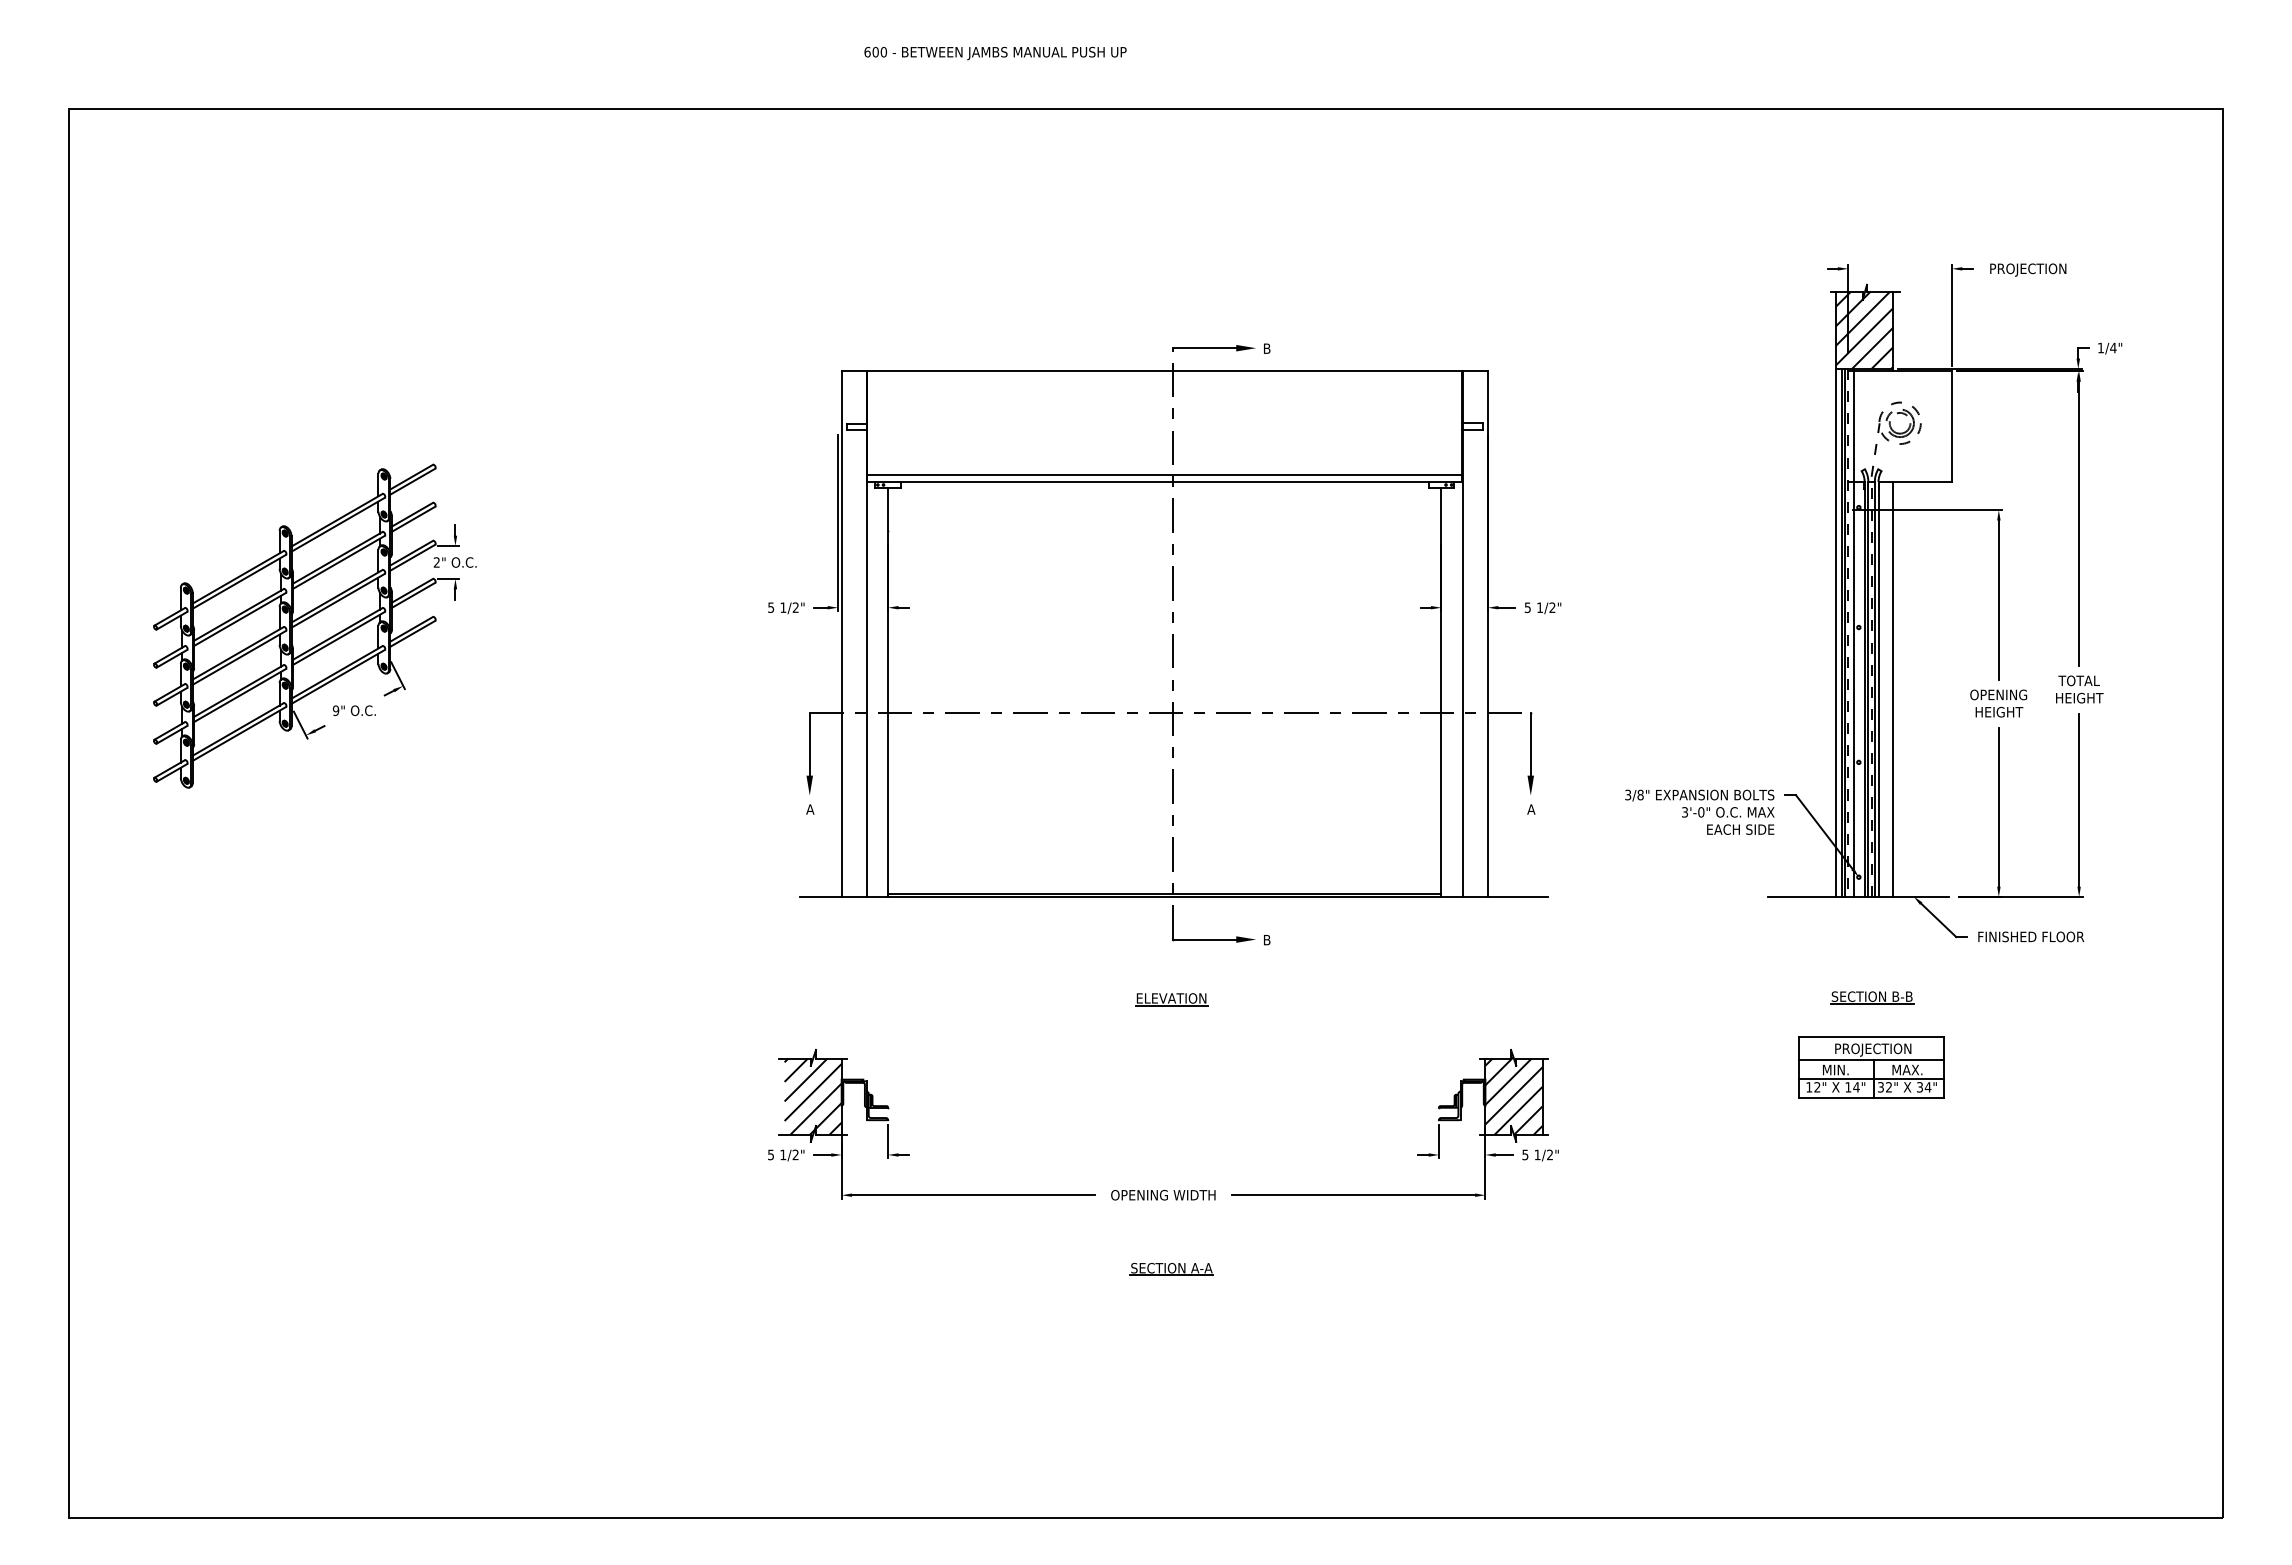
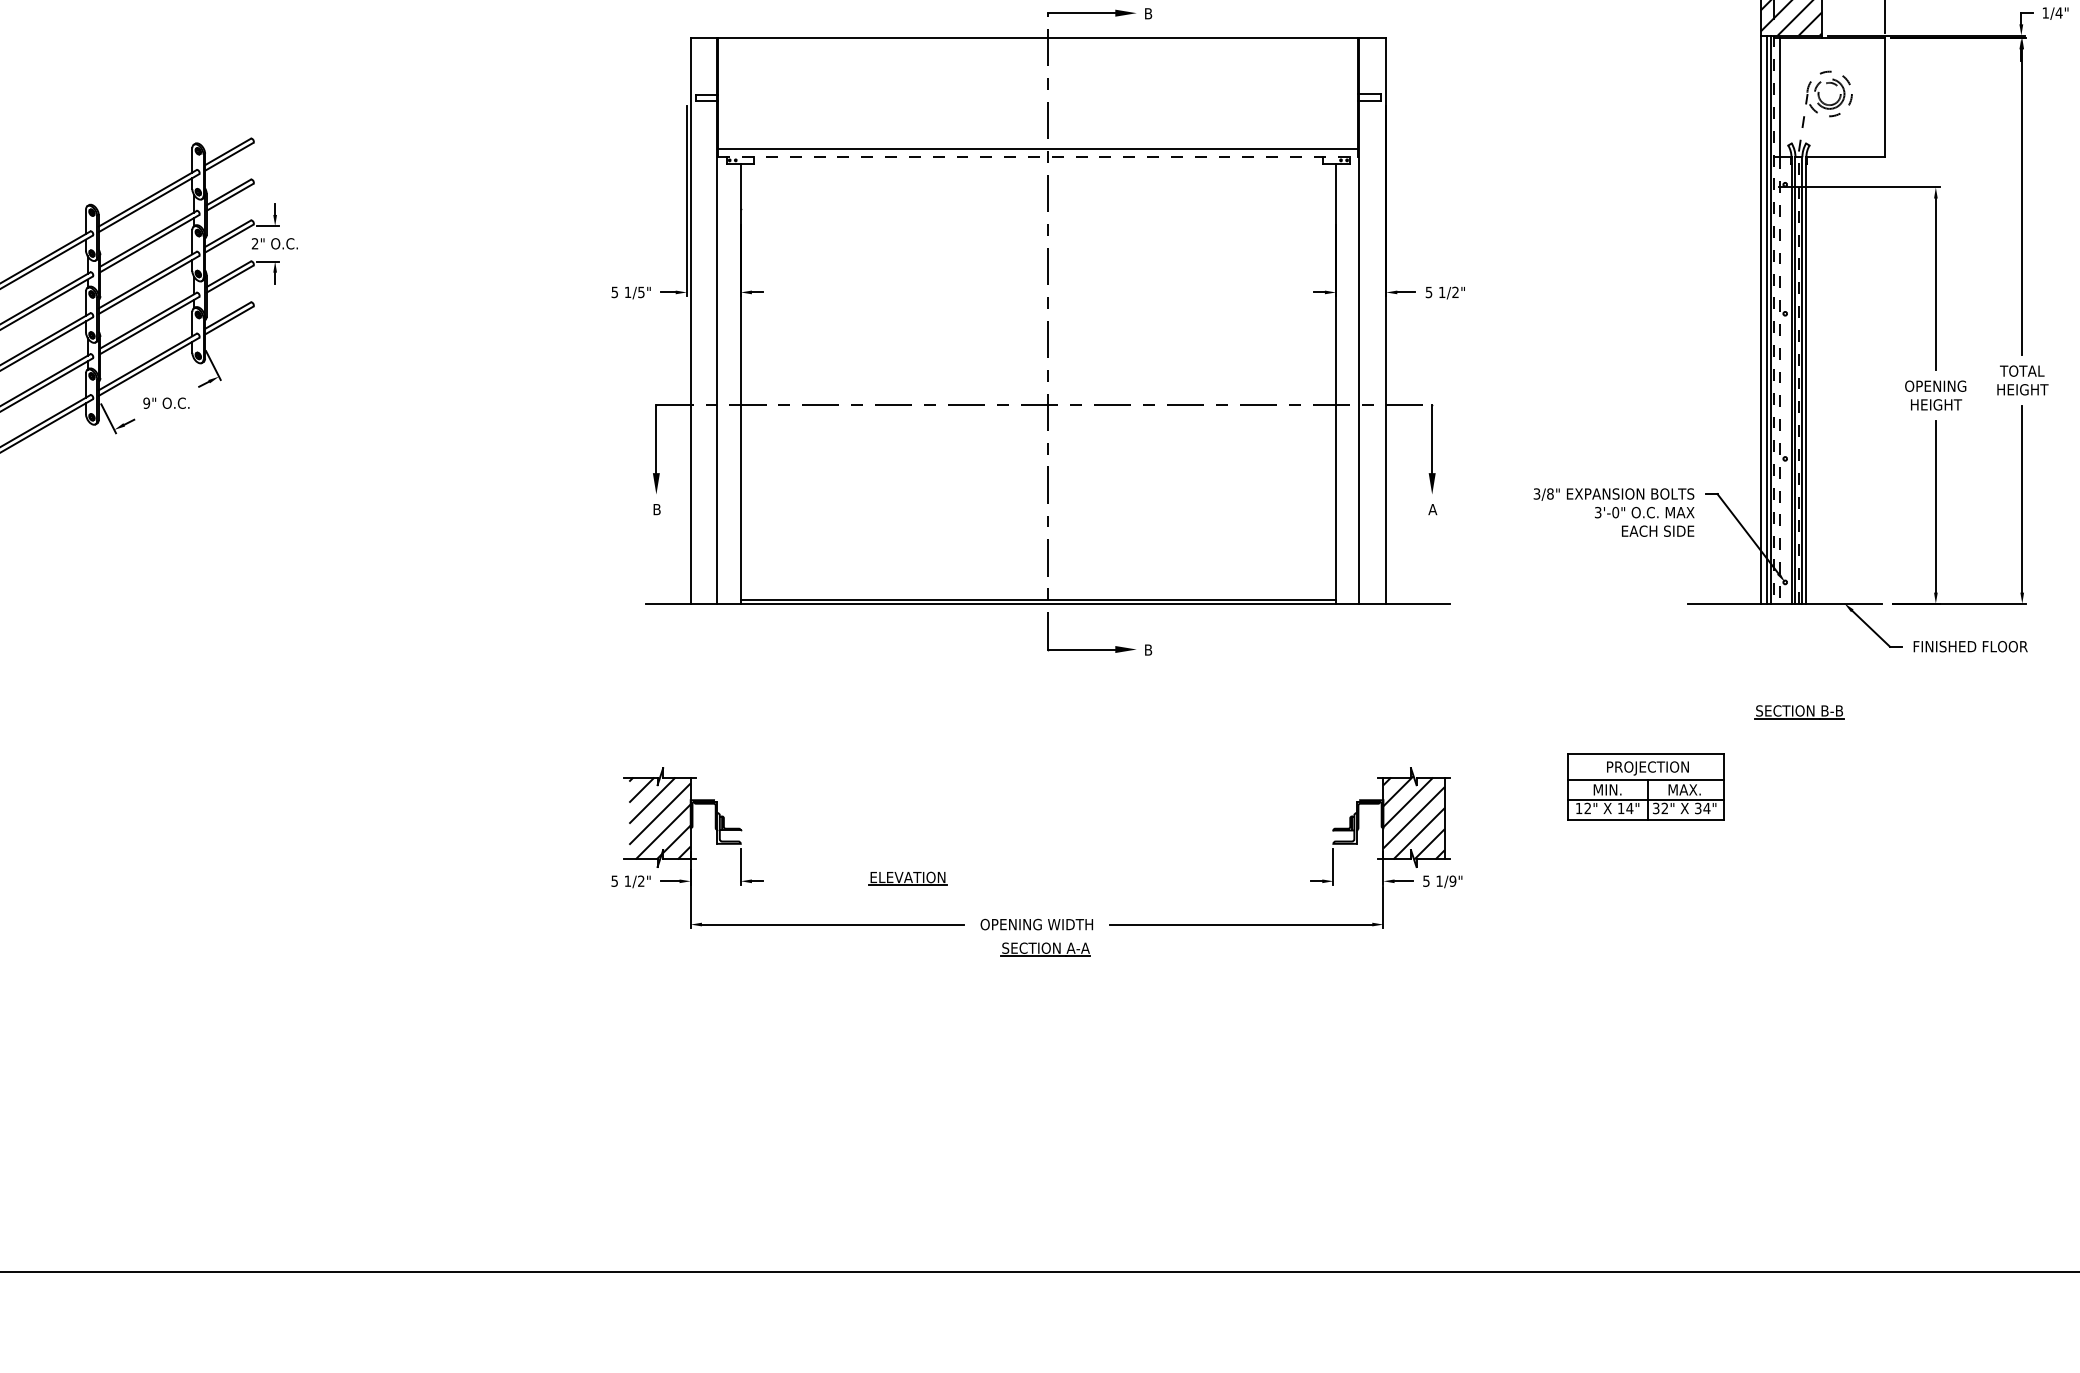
line: (1165, 482) -> (1039, 157), solid -> dashed
text: (795, 607) -> (641, 292), 1/2" -> 1/5"
line: (1893, 689) -> (1822, 380), removed
line: (1853, 690) -> (1779, 381), solid -> dashed
text: (810, 809) -> (657, 509), A -> B
part: (1171, 999) -> (907, 878), moved
part: (1871, 1067) -> (1646, 787), moved
text: (1550, 1154) -> (1453, 880), 1/2" -> 1/9"
part: (1171, 1268) -> (1045, 948), moved

